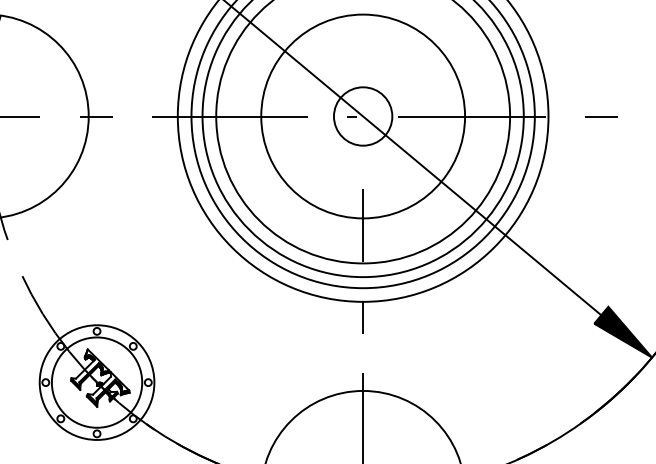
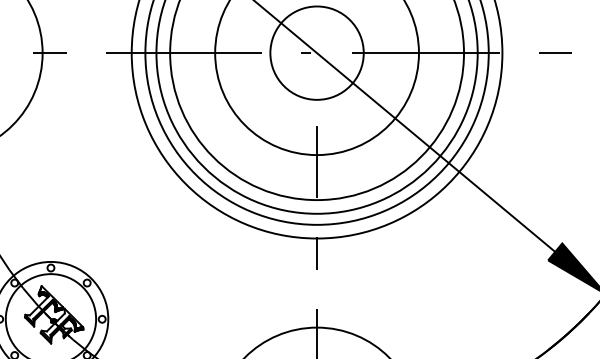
circle: (362, 116) -> (316, 53), size x1.6

